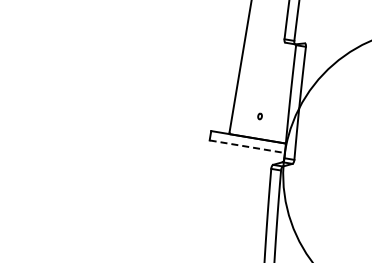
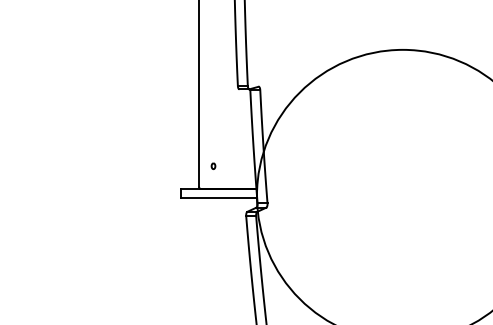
part: (260, 115) -> (213, 165), moved
line: (247, 147) -> (219, 198), dashed -> solid

